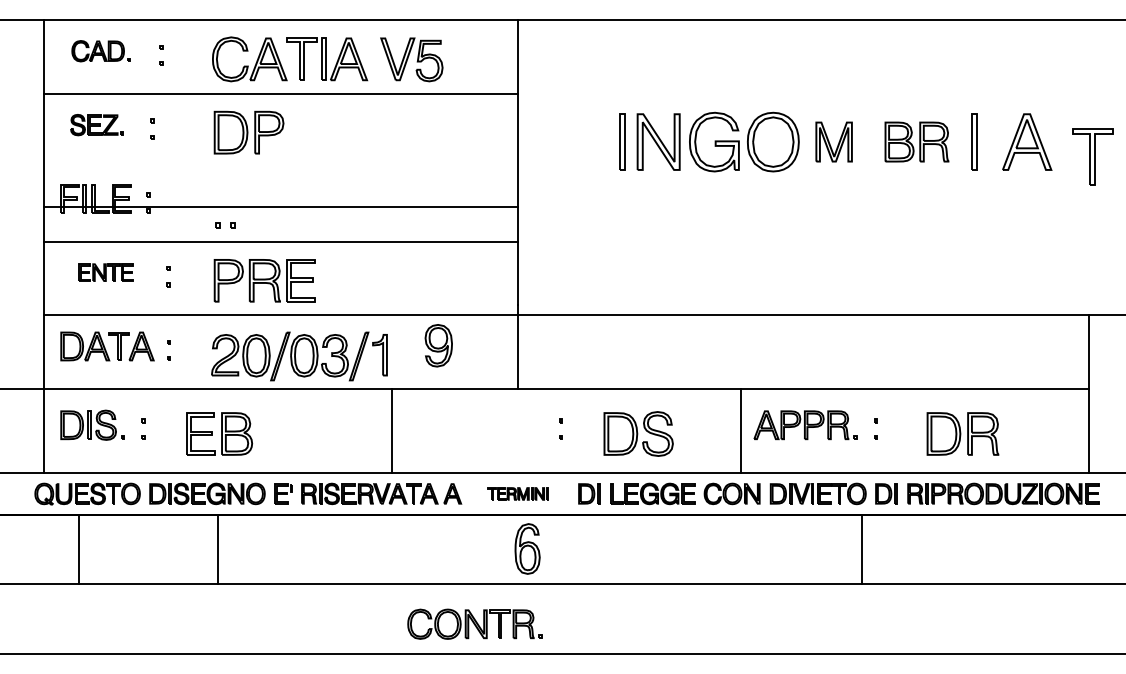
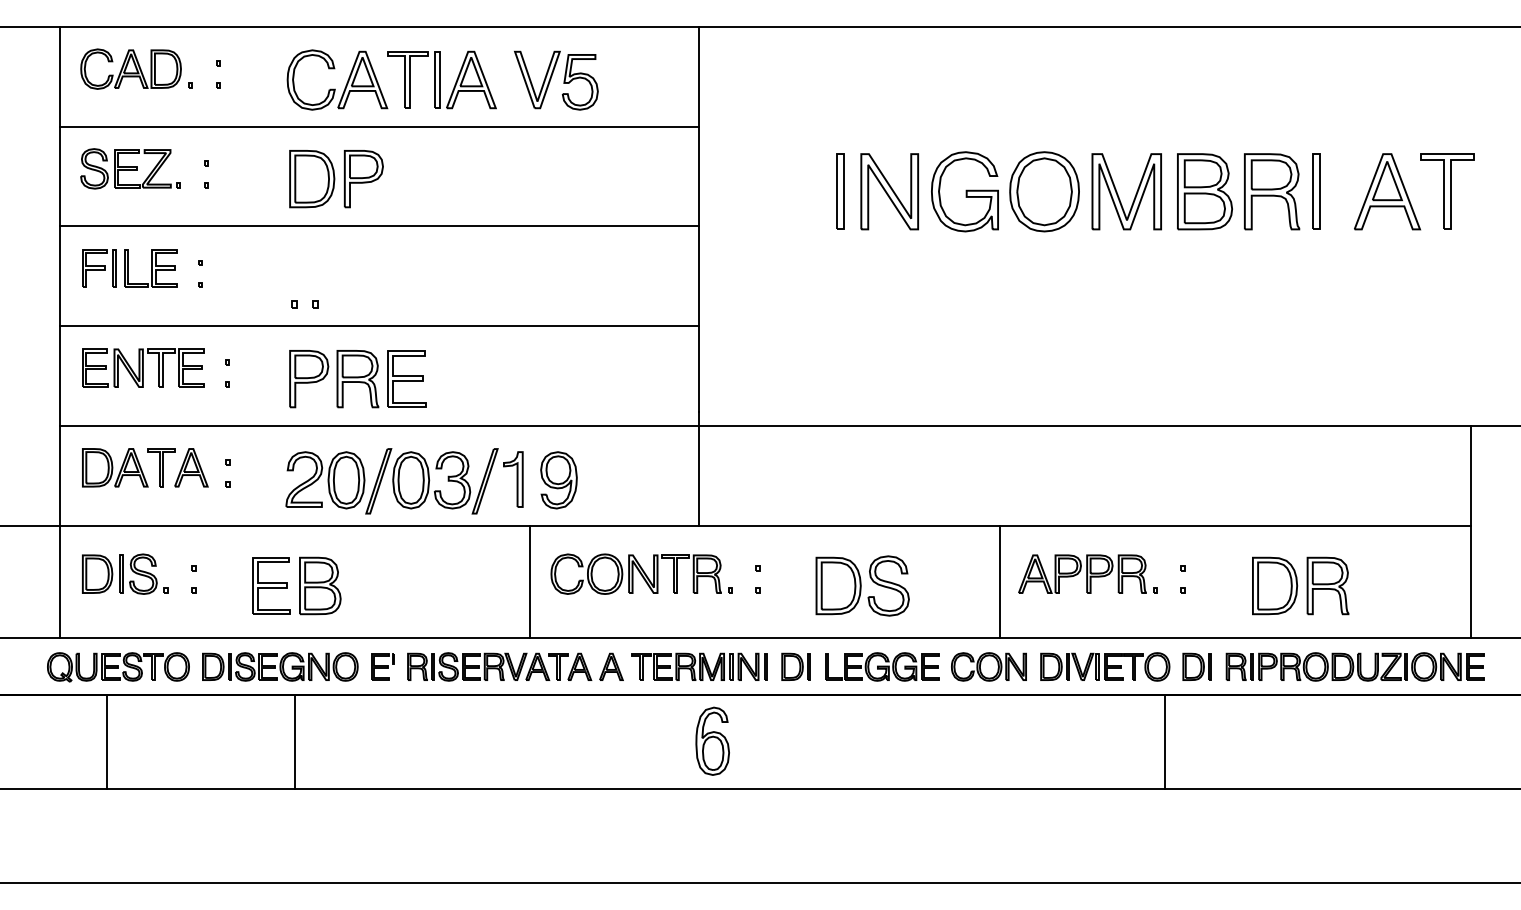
part: (100, 50) -> (135, 68), size x1.43
part: (96, 124) -> (130, 167), size x1.43
part: (833, 141) -> (1125, 190), size x1.43
part: (916, 141) -> (1237, 190), size x1.43
part: (1092, 156) -> (1447, 190), moved
line: (280, 206) -> (378, 226), moved
part: (105, 272) -> (142, 367), size x1.67
part: (438, 345) -> (558, 479), moved
part: (517, 493) -> (699, 666), size x1.67
part: (474, 623) -> (640, 573), moved

